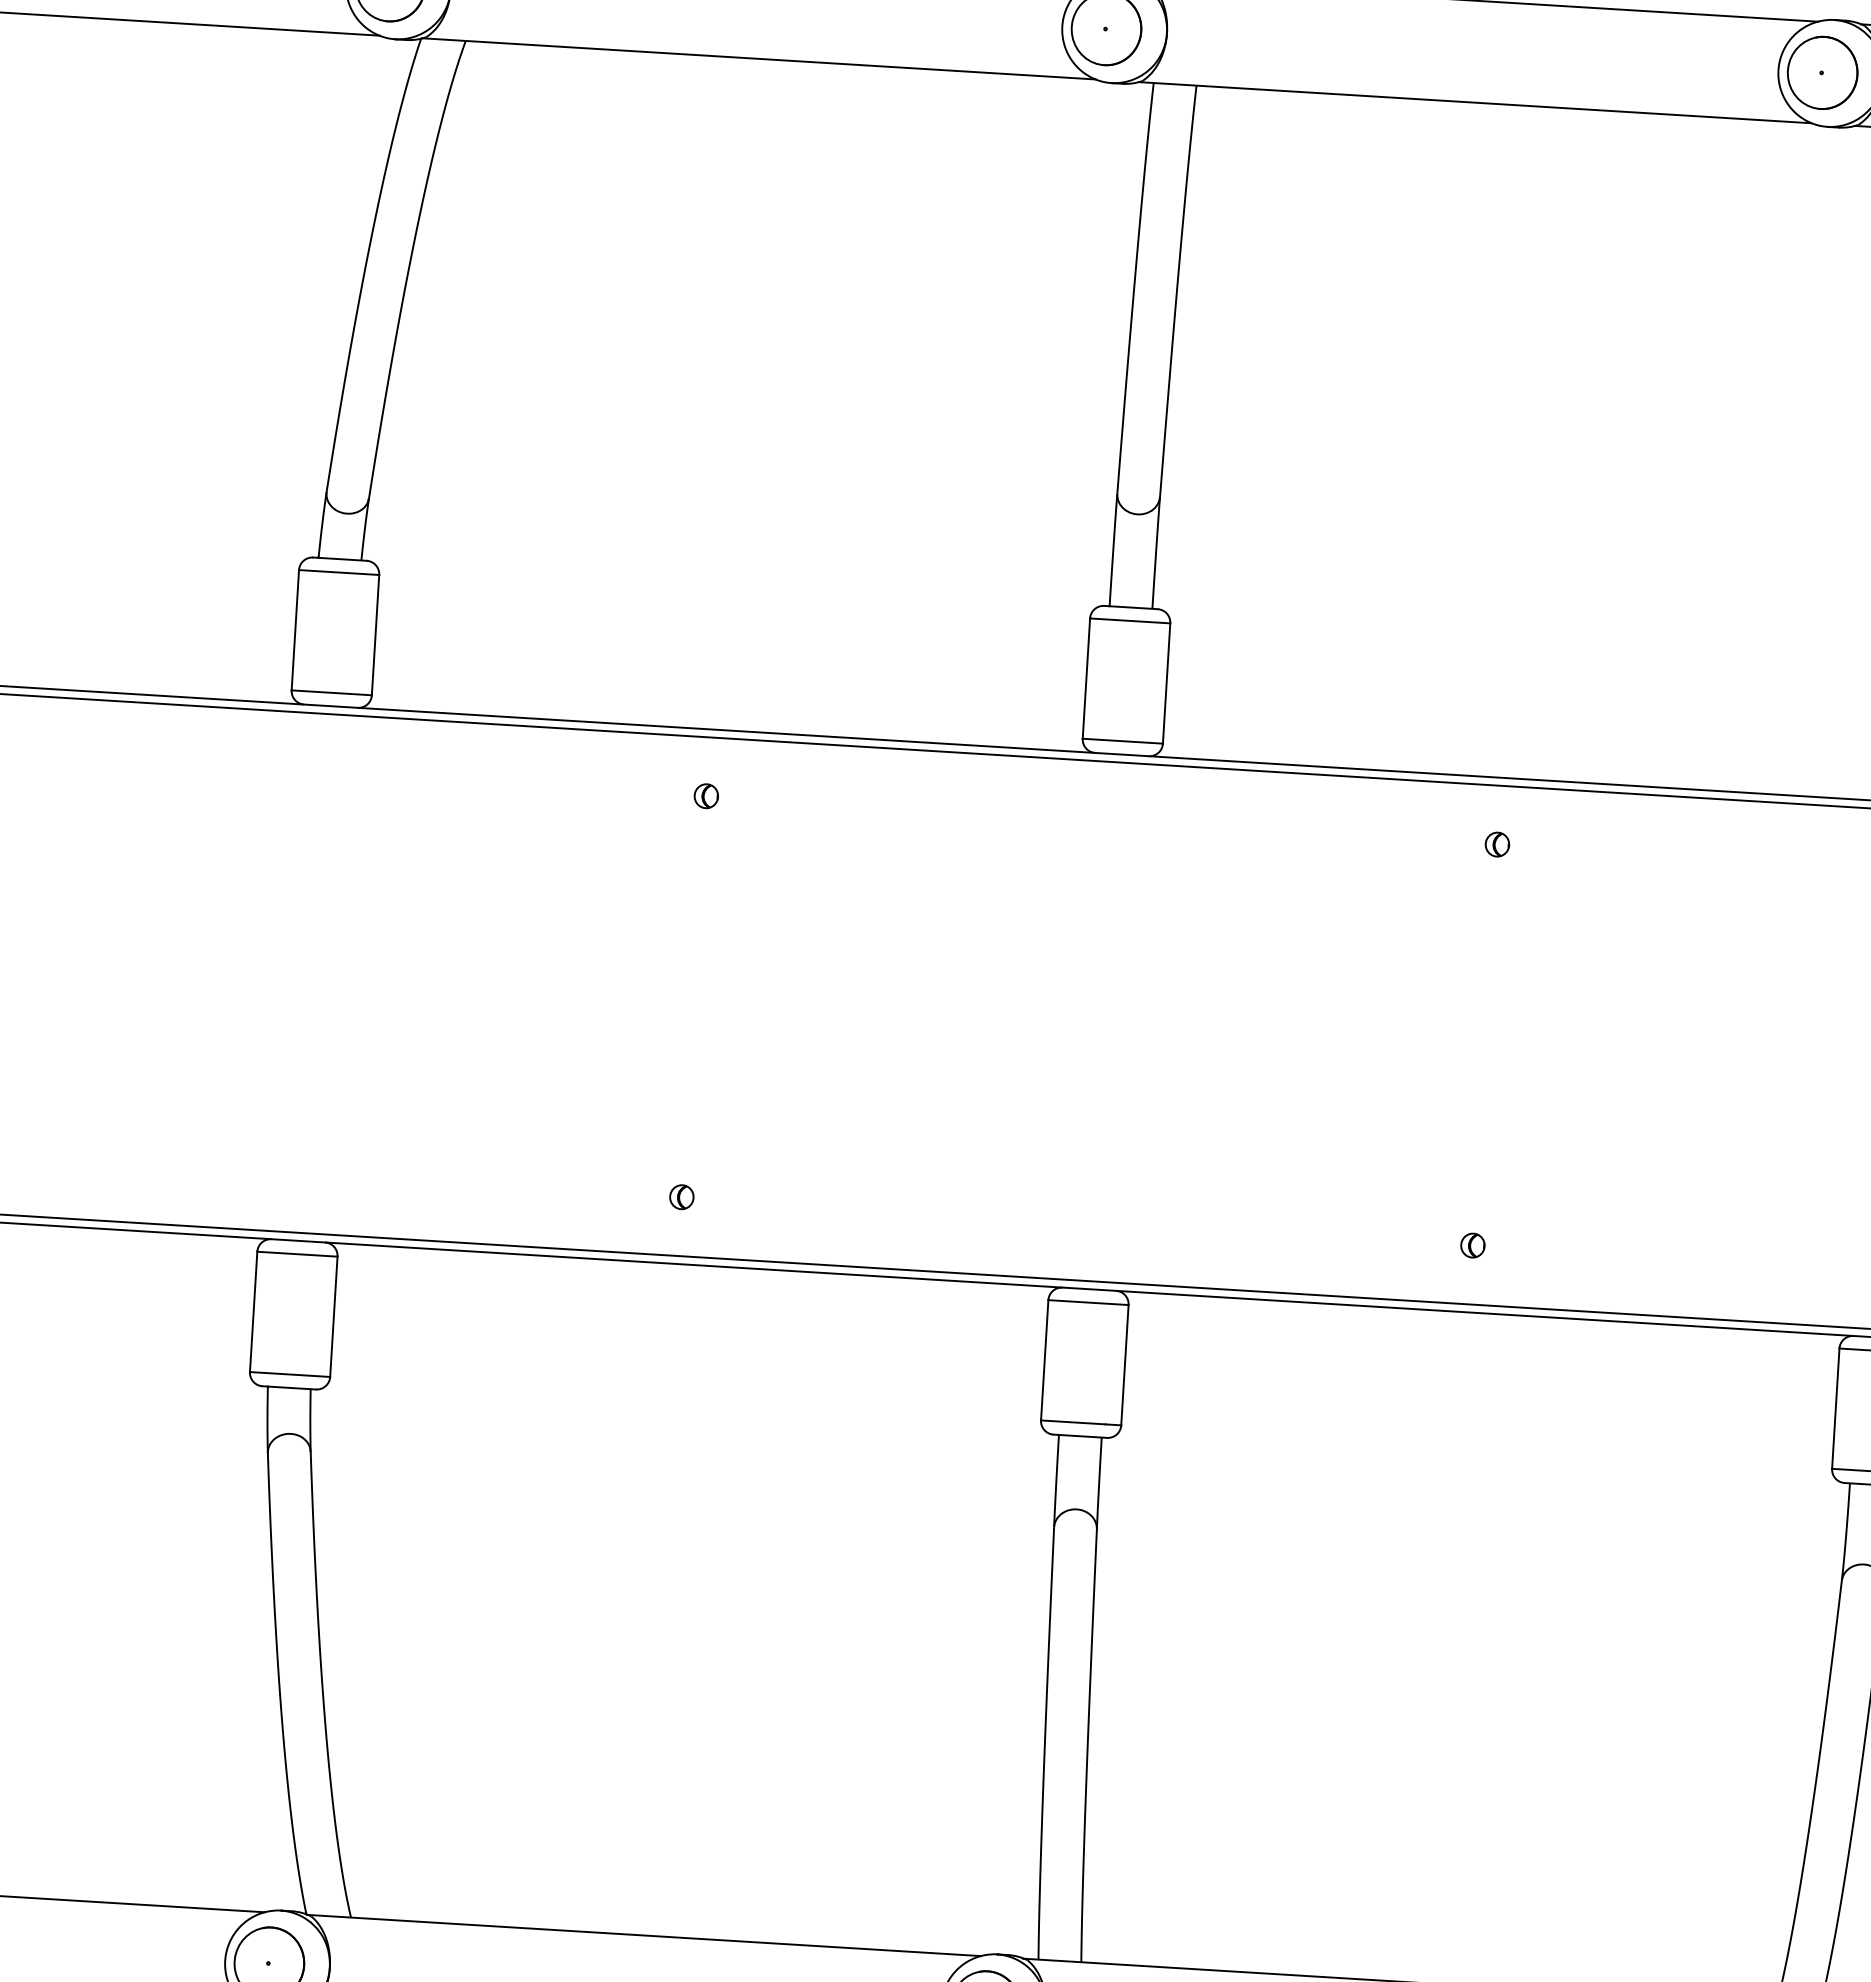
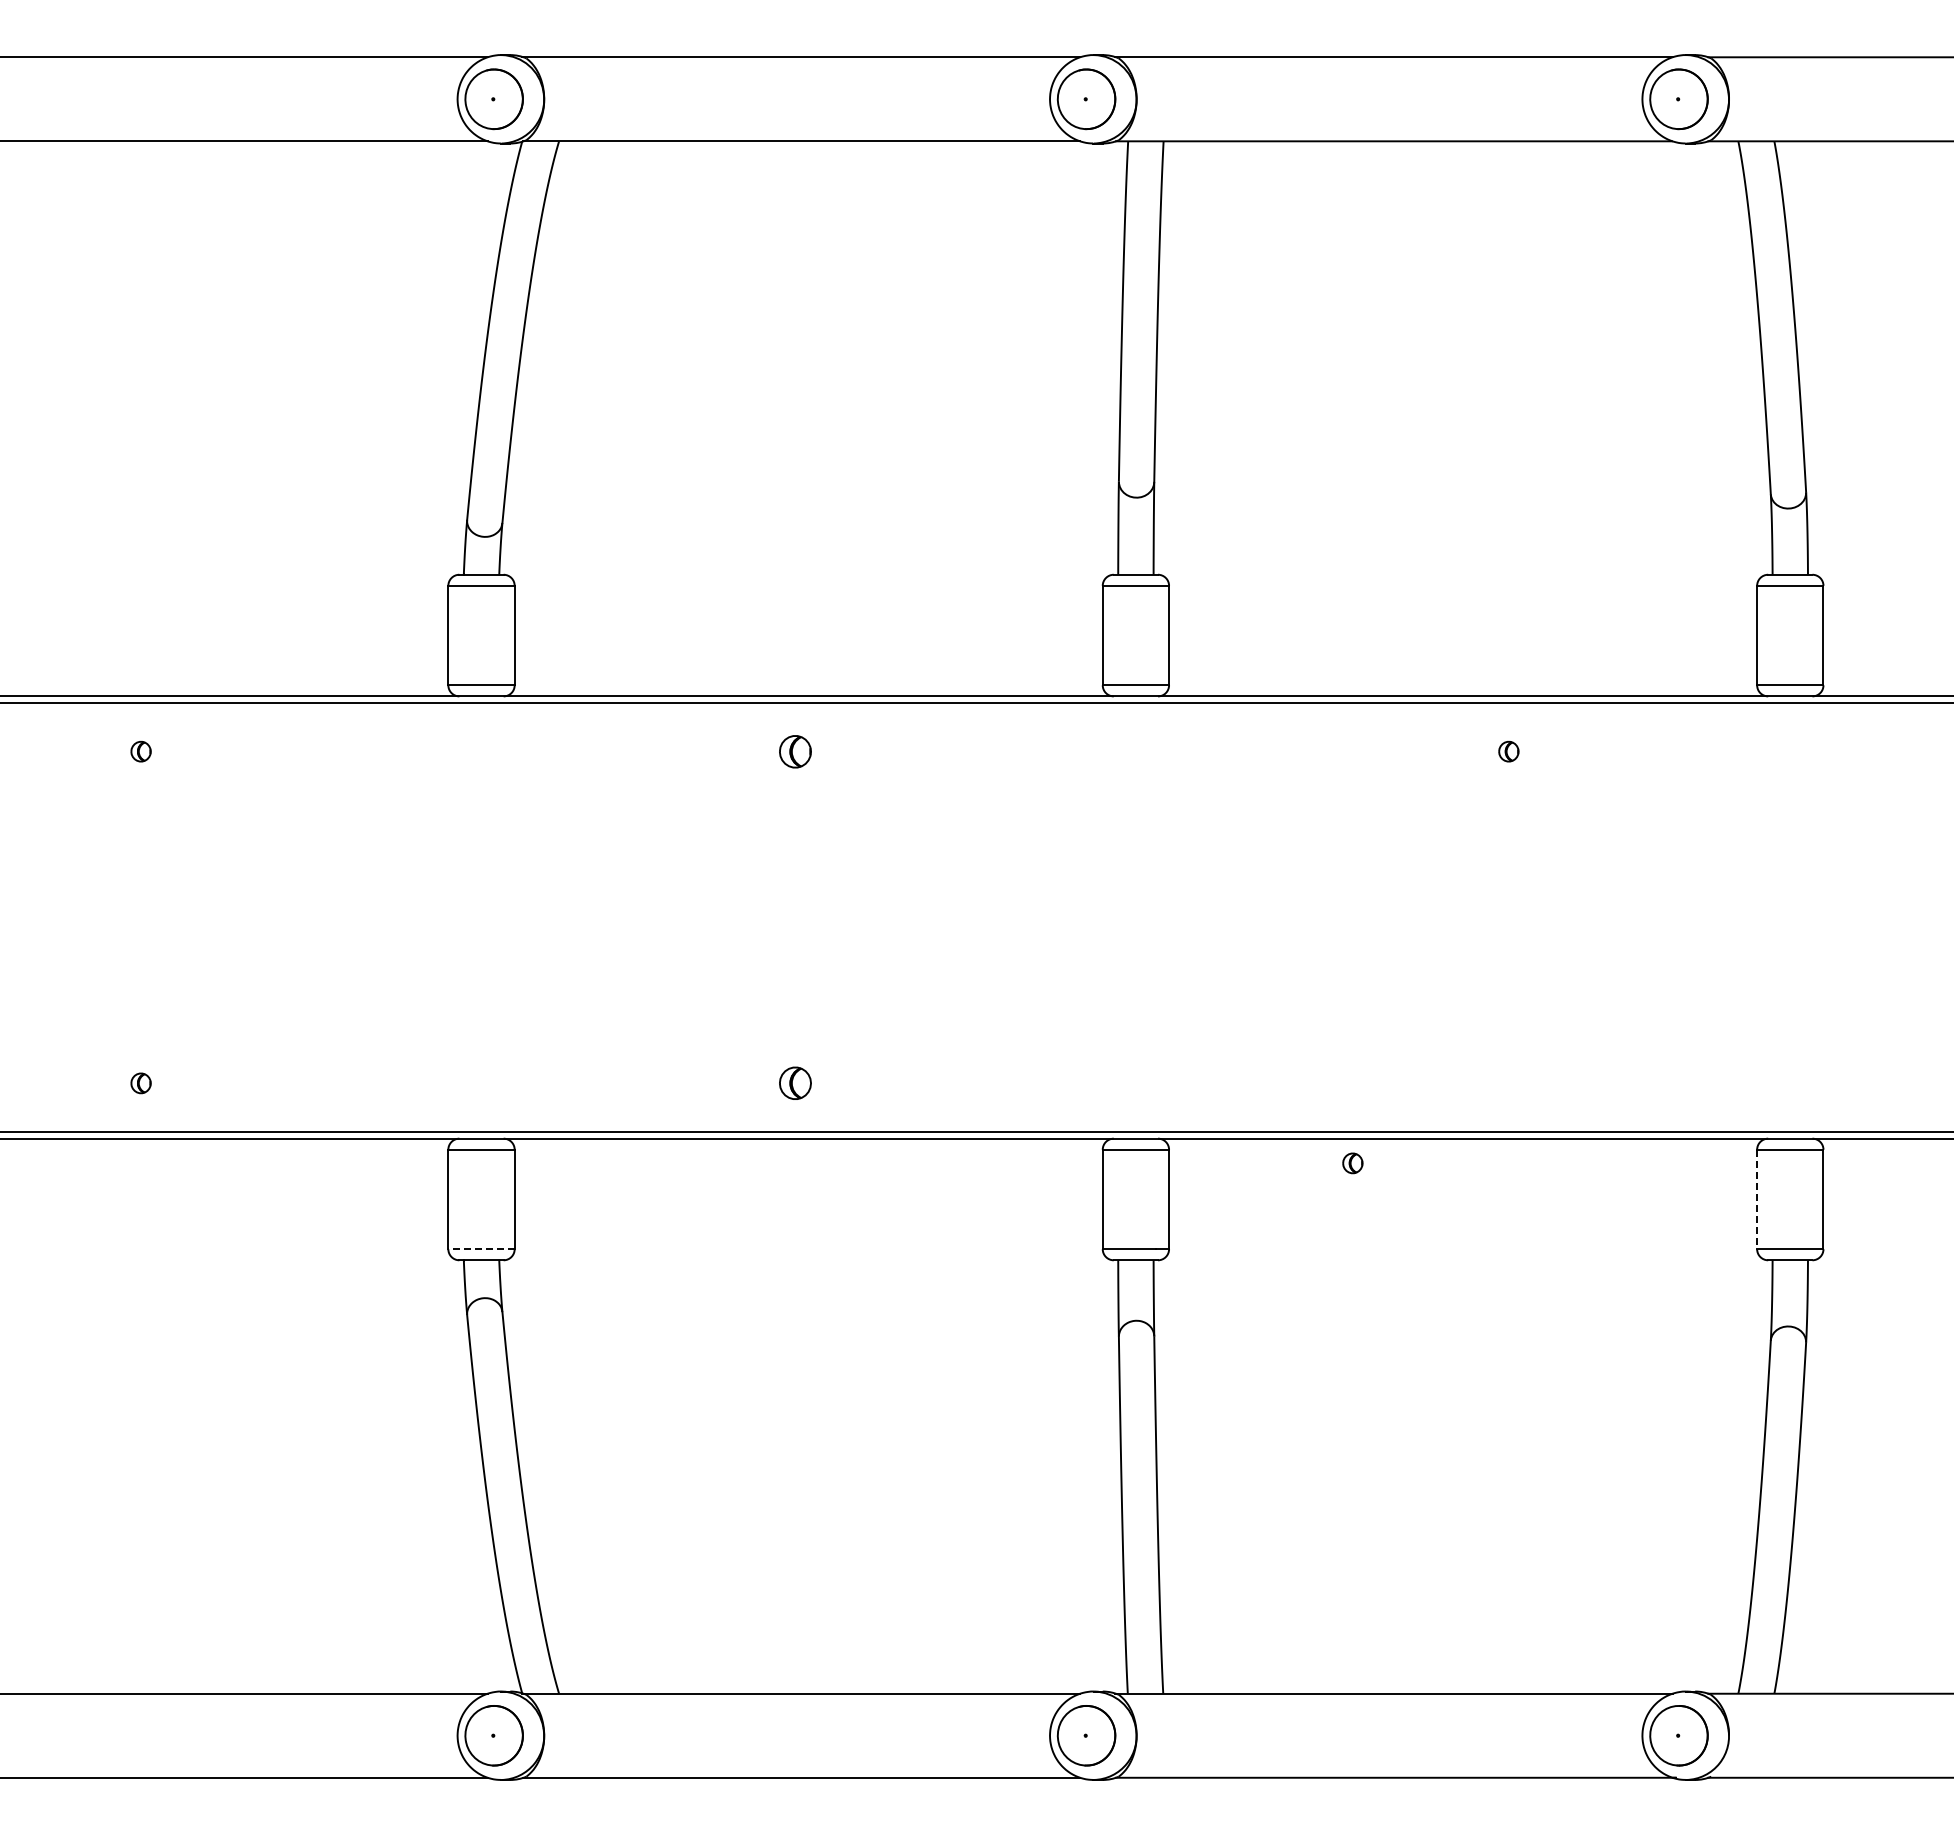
part: (706, 796) -> (795, 751), size x1.6
part: (1497, 844) -> (1508, 751), moved
part: (681, 1197) -> (795, 1083), size x1.6
part: (1472, 1245) -> (1352, 1163), moved
line: (290, 1374) -> (481, 1249), solid -> dashed
line: (1836, 1408) -> (1757, 1199), solid -> dashed

